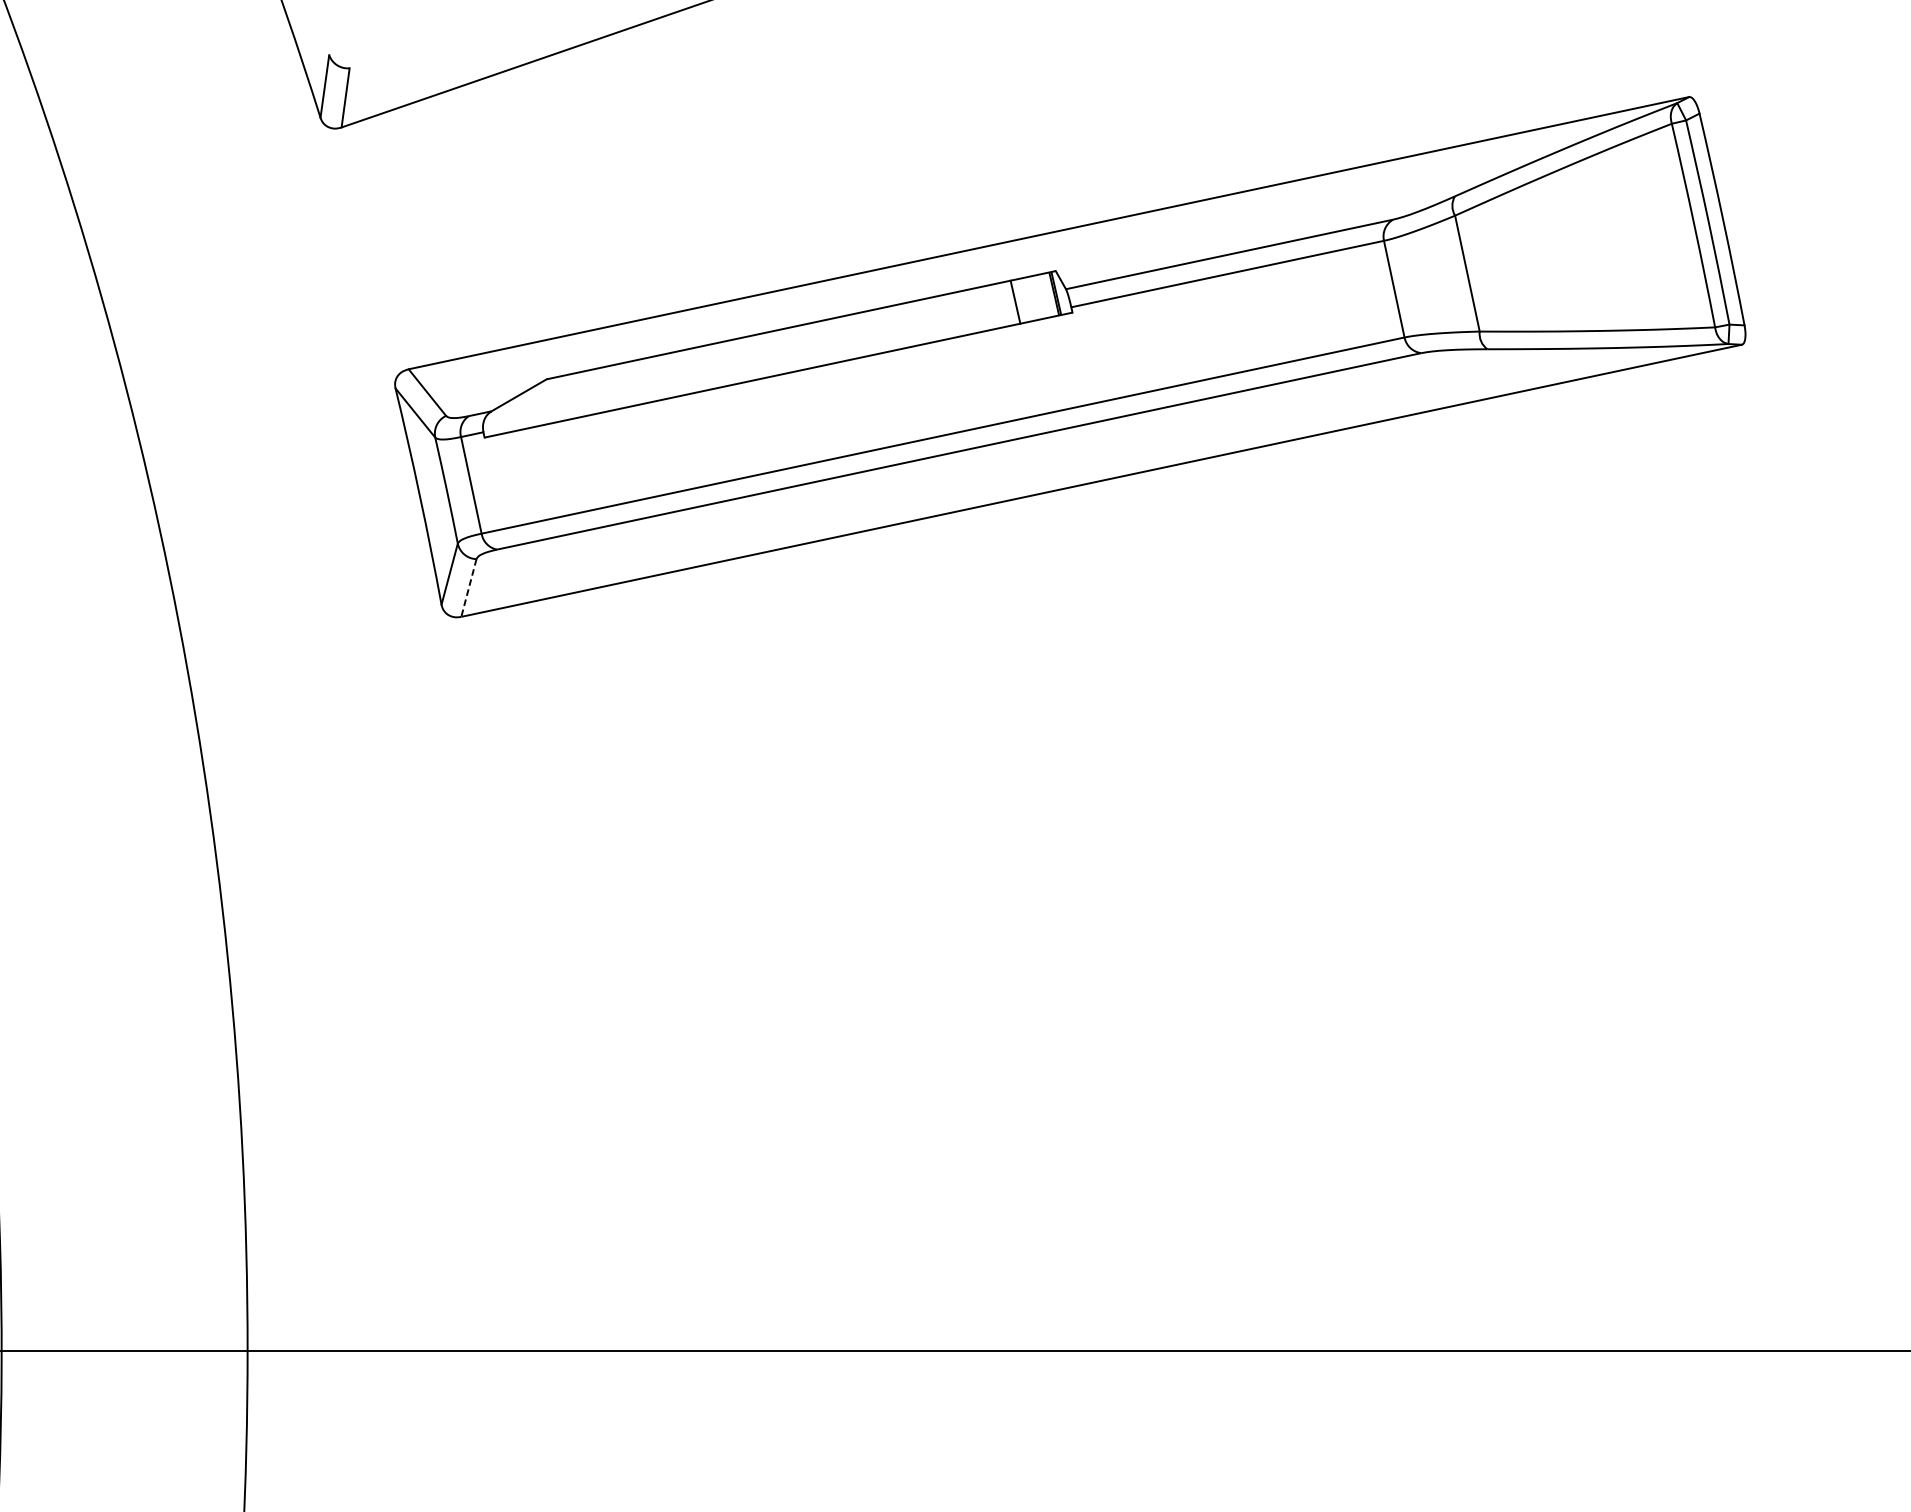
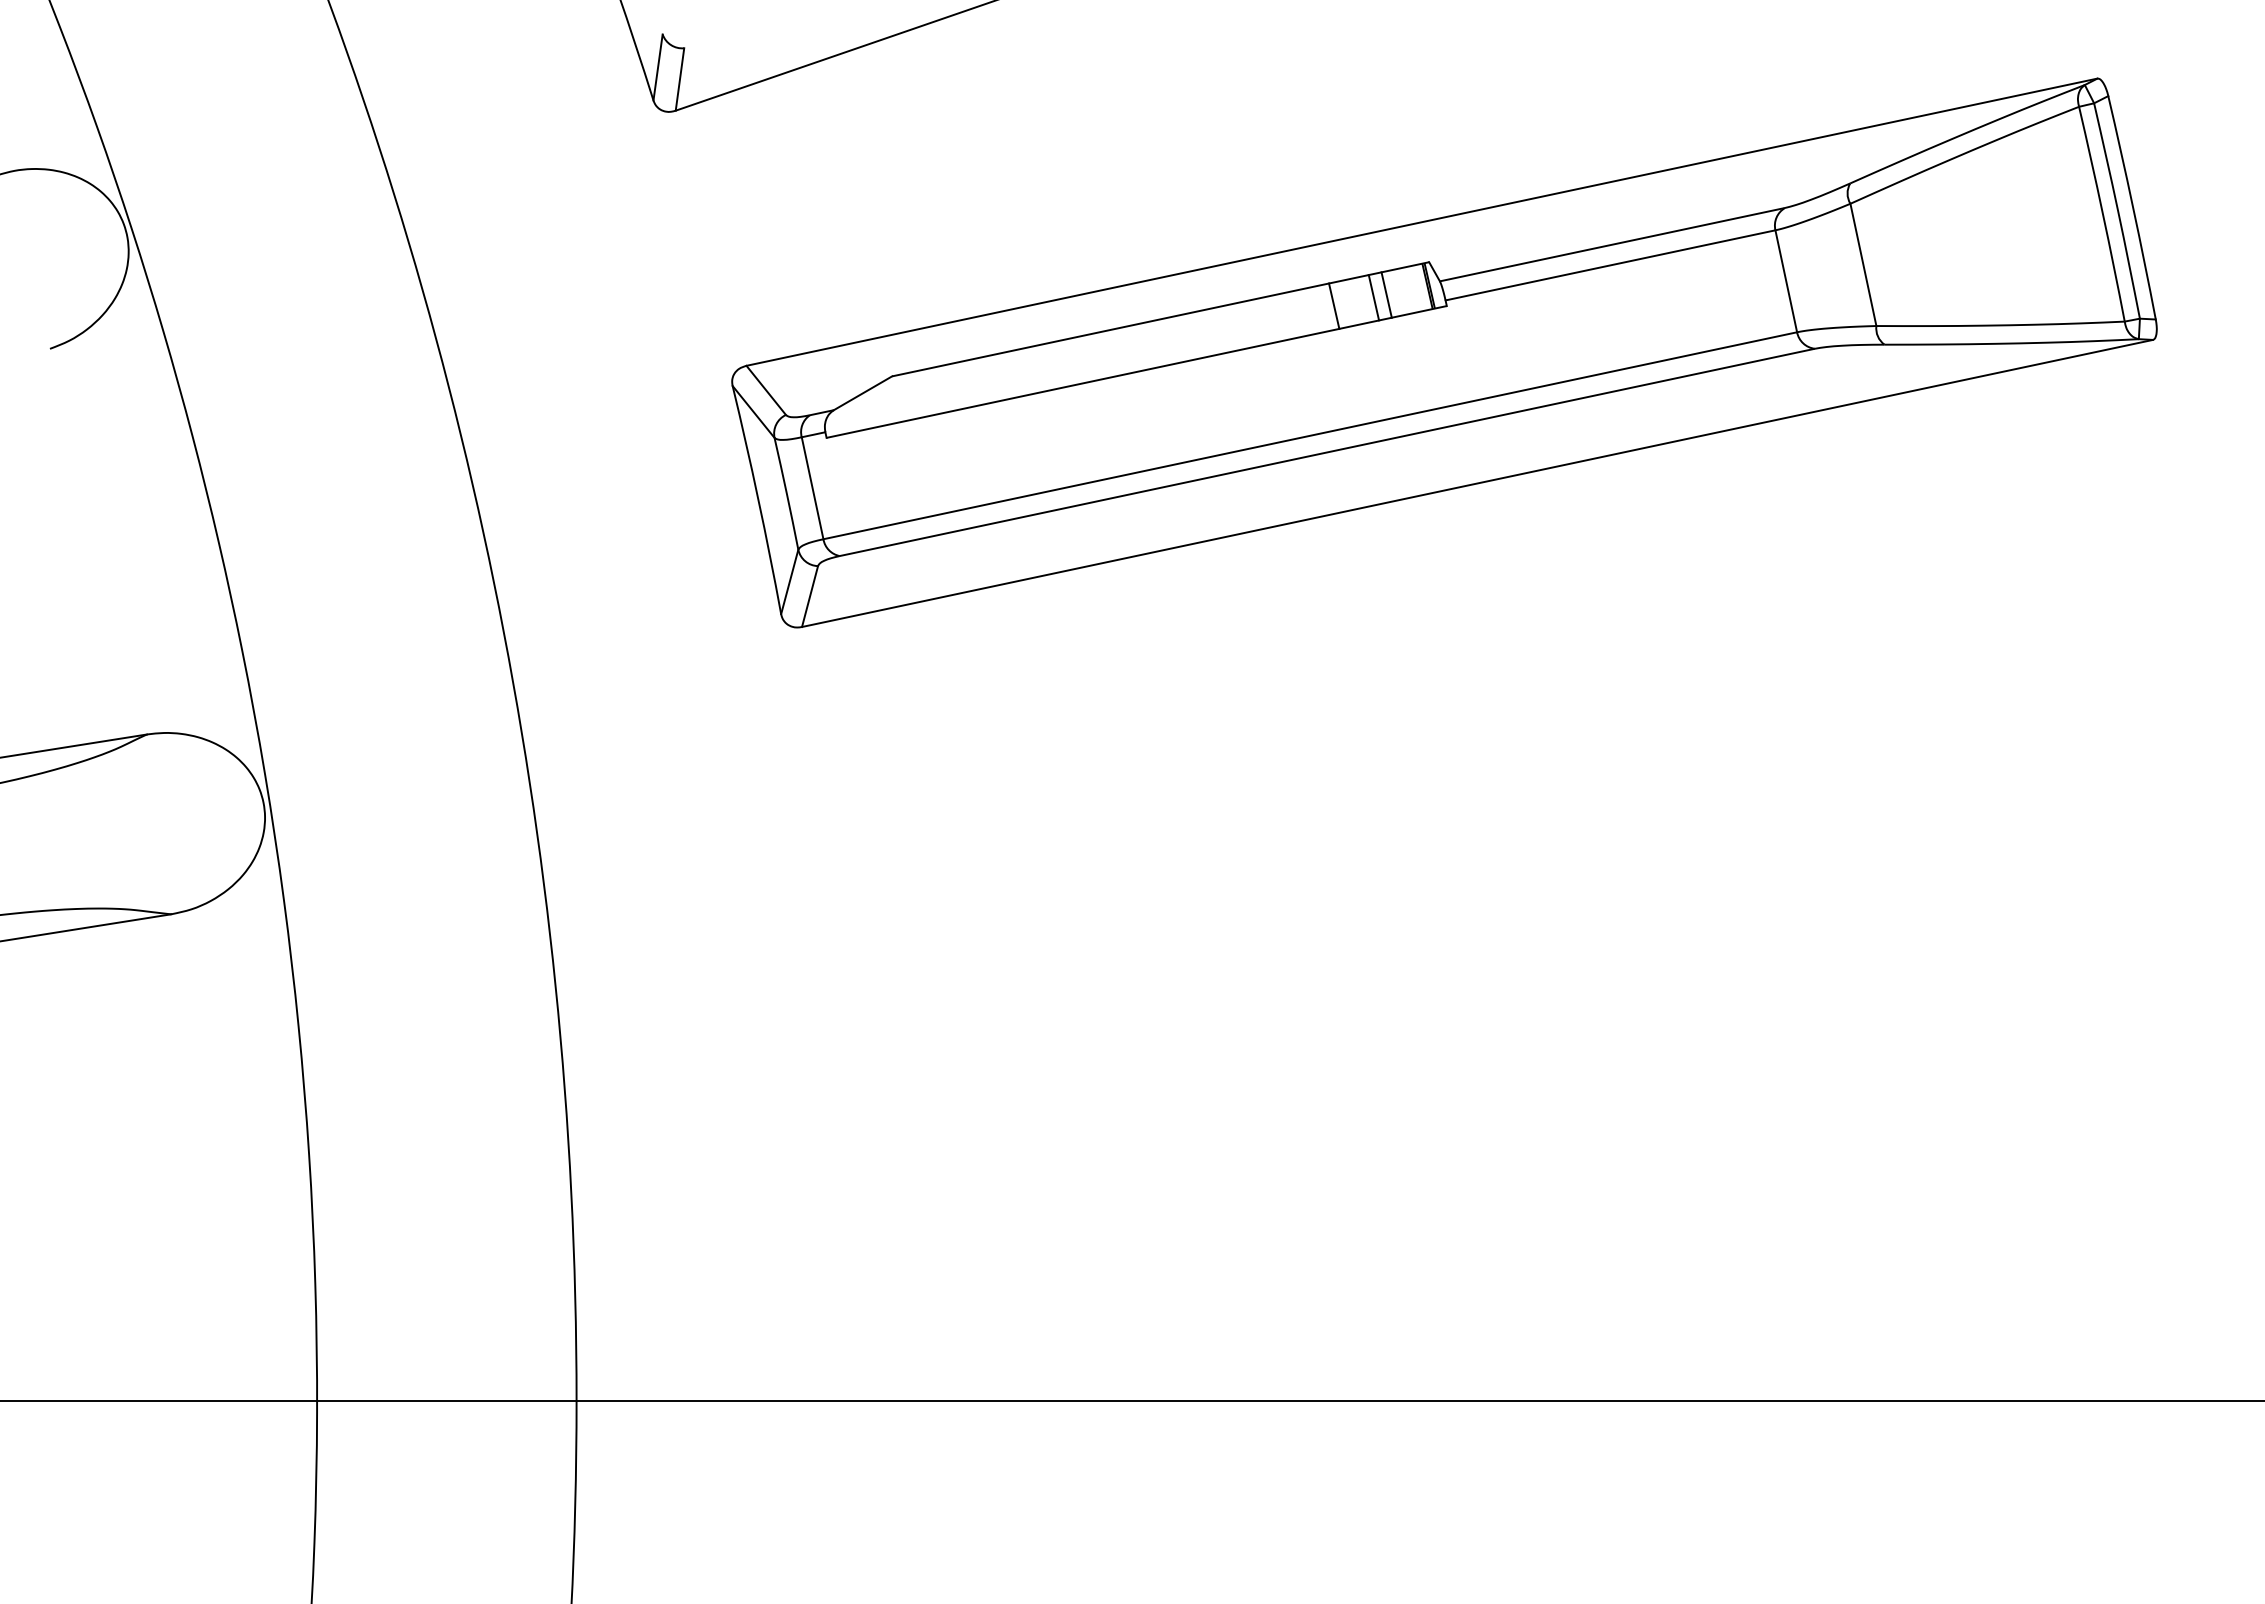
line: (1003, 304) -> (1373, 297), added
line: (966, 312) -> (1334, 305), added
line: (468, 588) -> (809, 597), dashed -> solid

